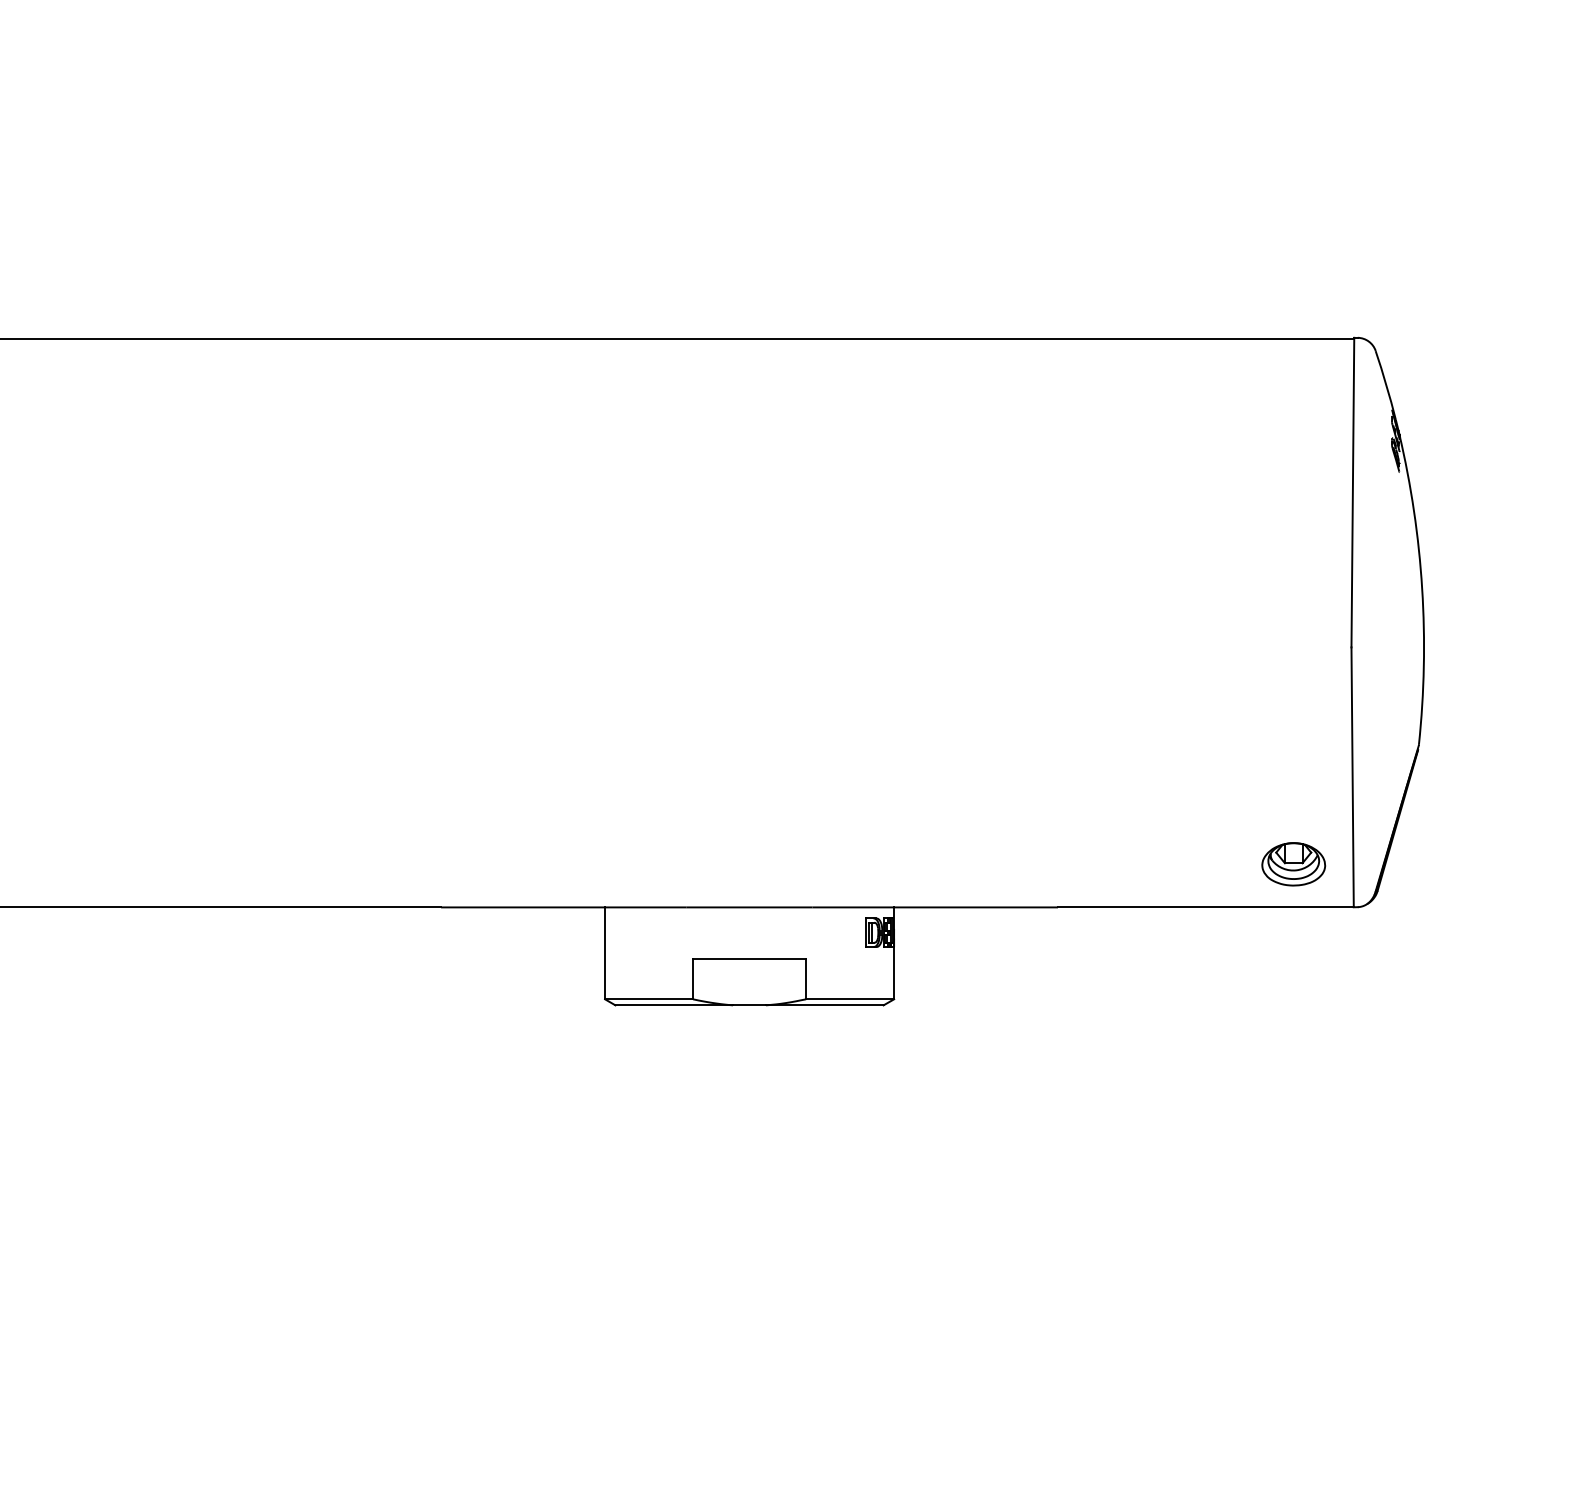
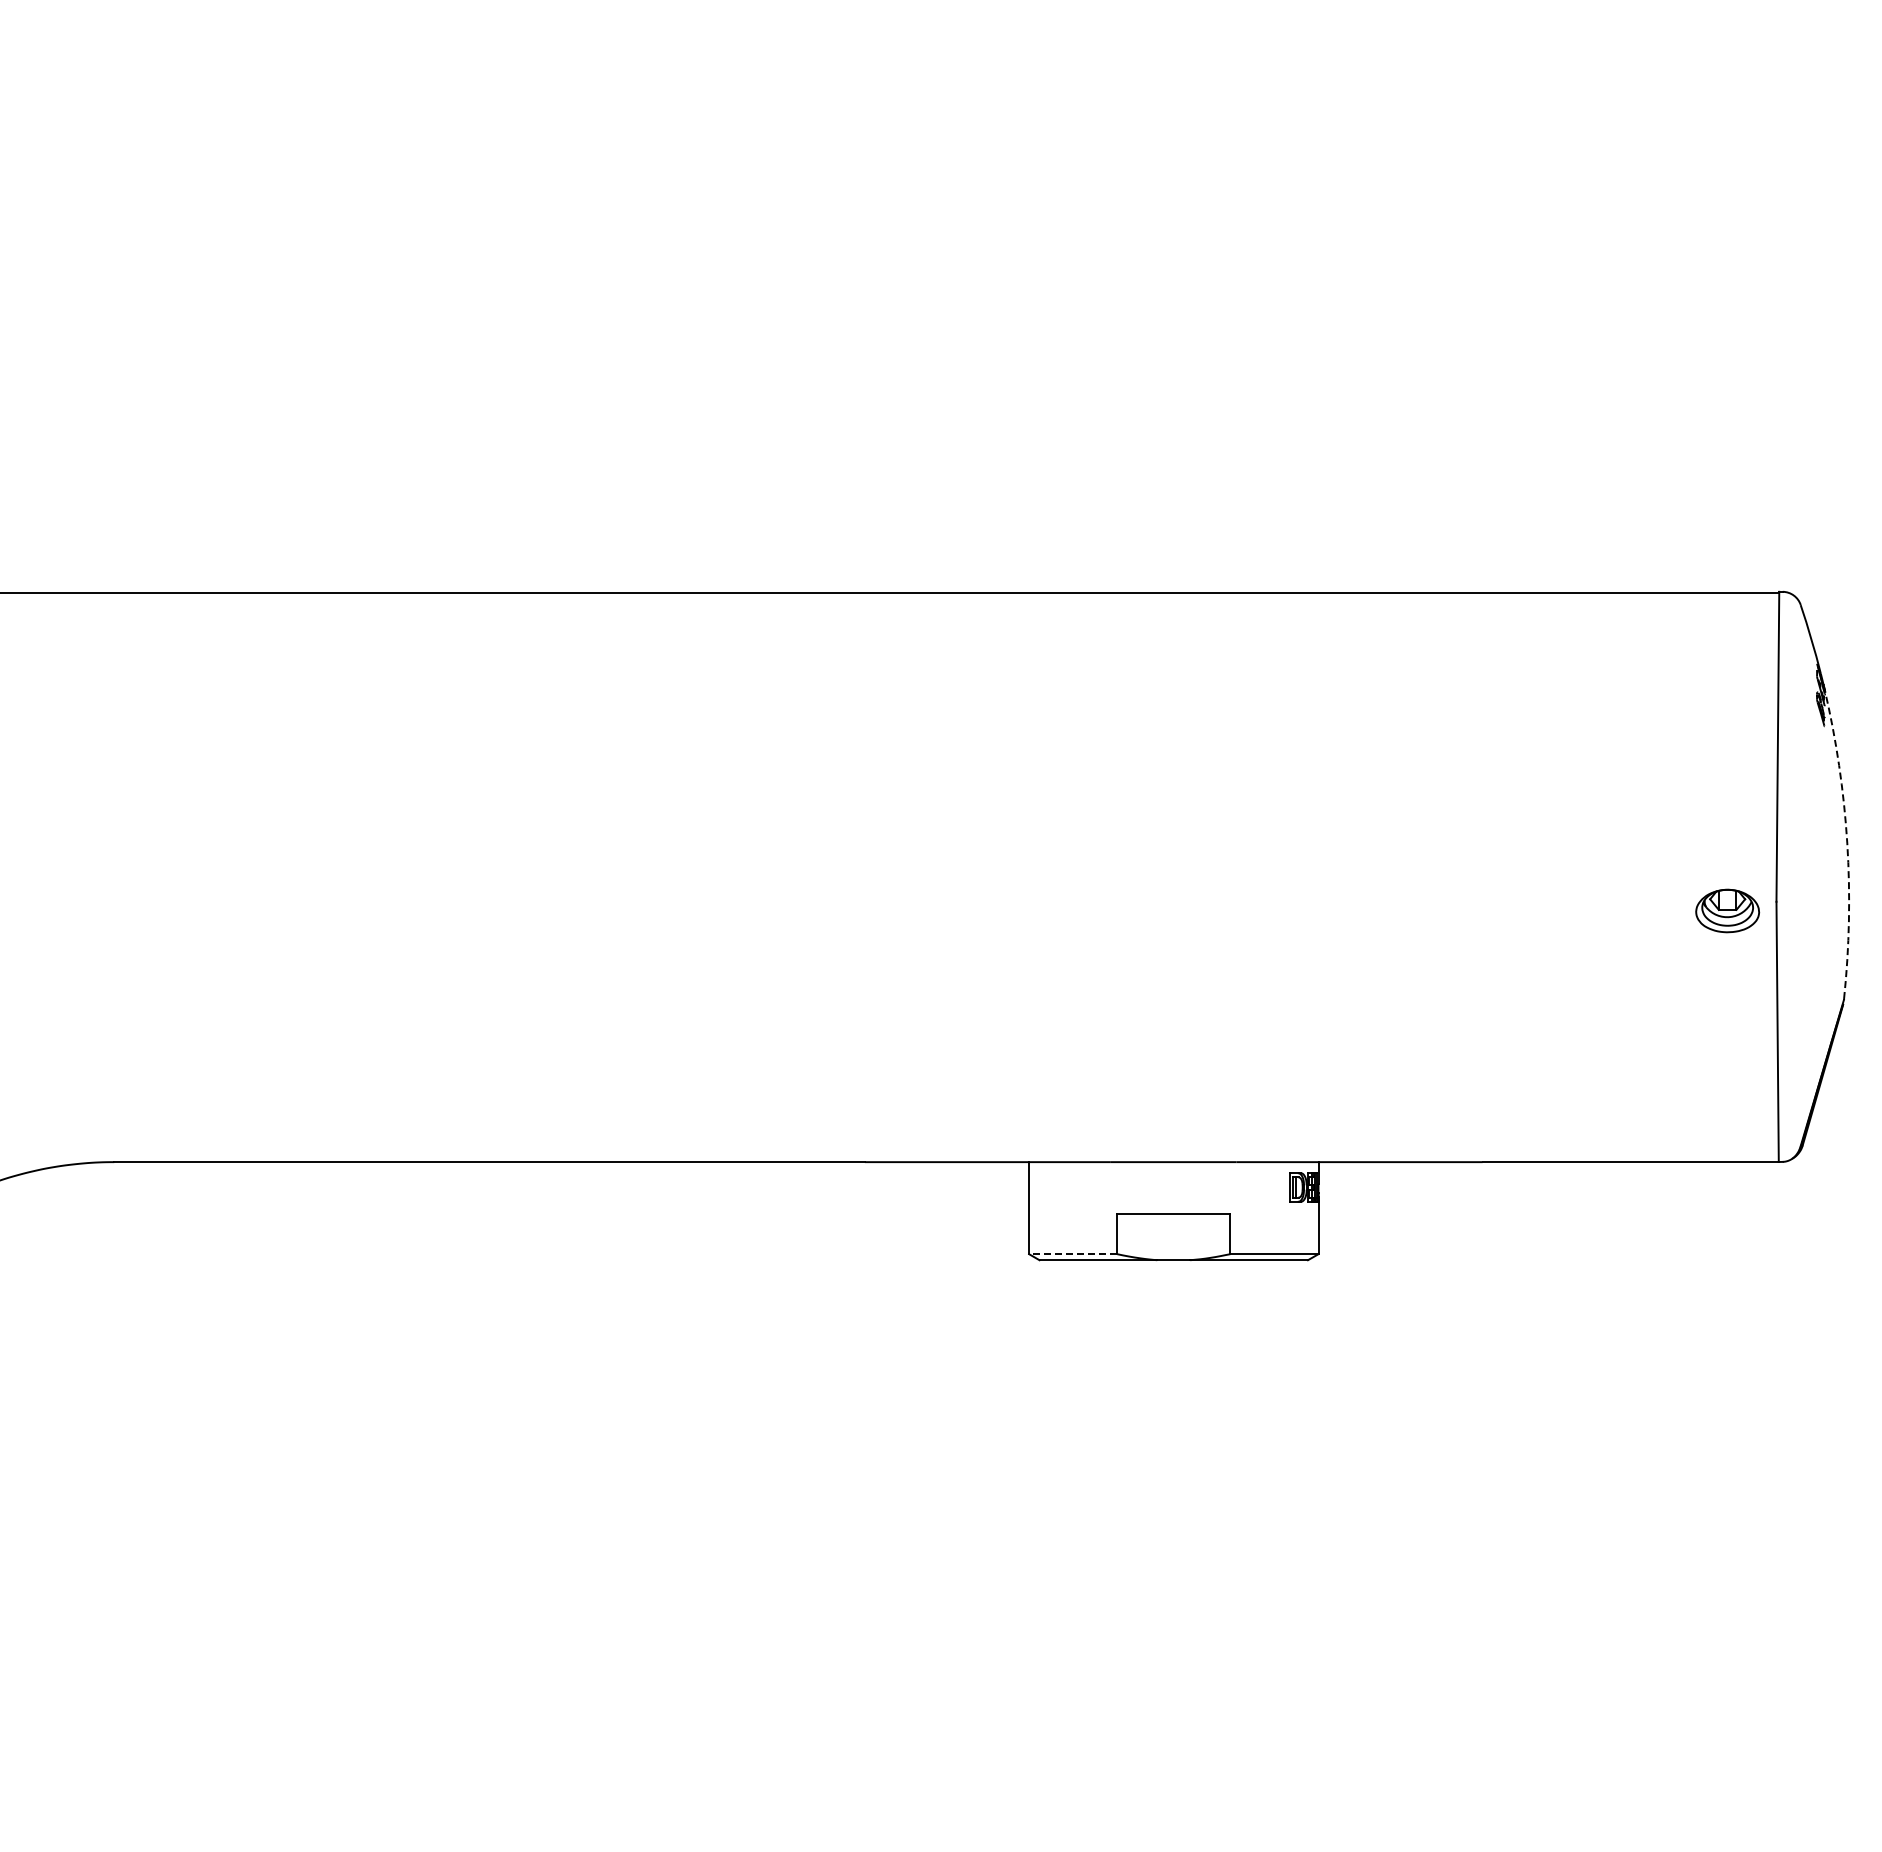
arc: (1422, 589) -> (1847, 843), solid -> dashed
part: (1293, 863) -> (1727, 910), moved
line: (648, 999) -> (1072, 1254), solid -> dashed

